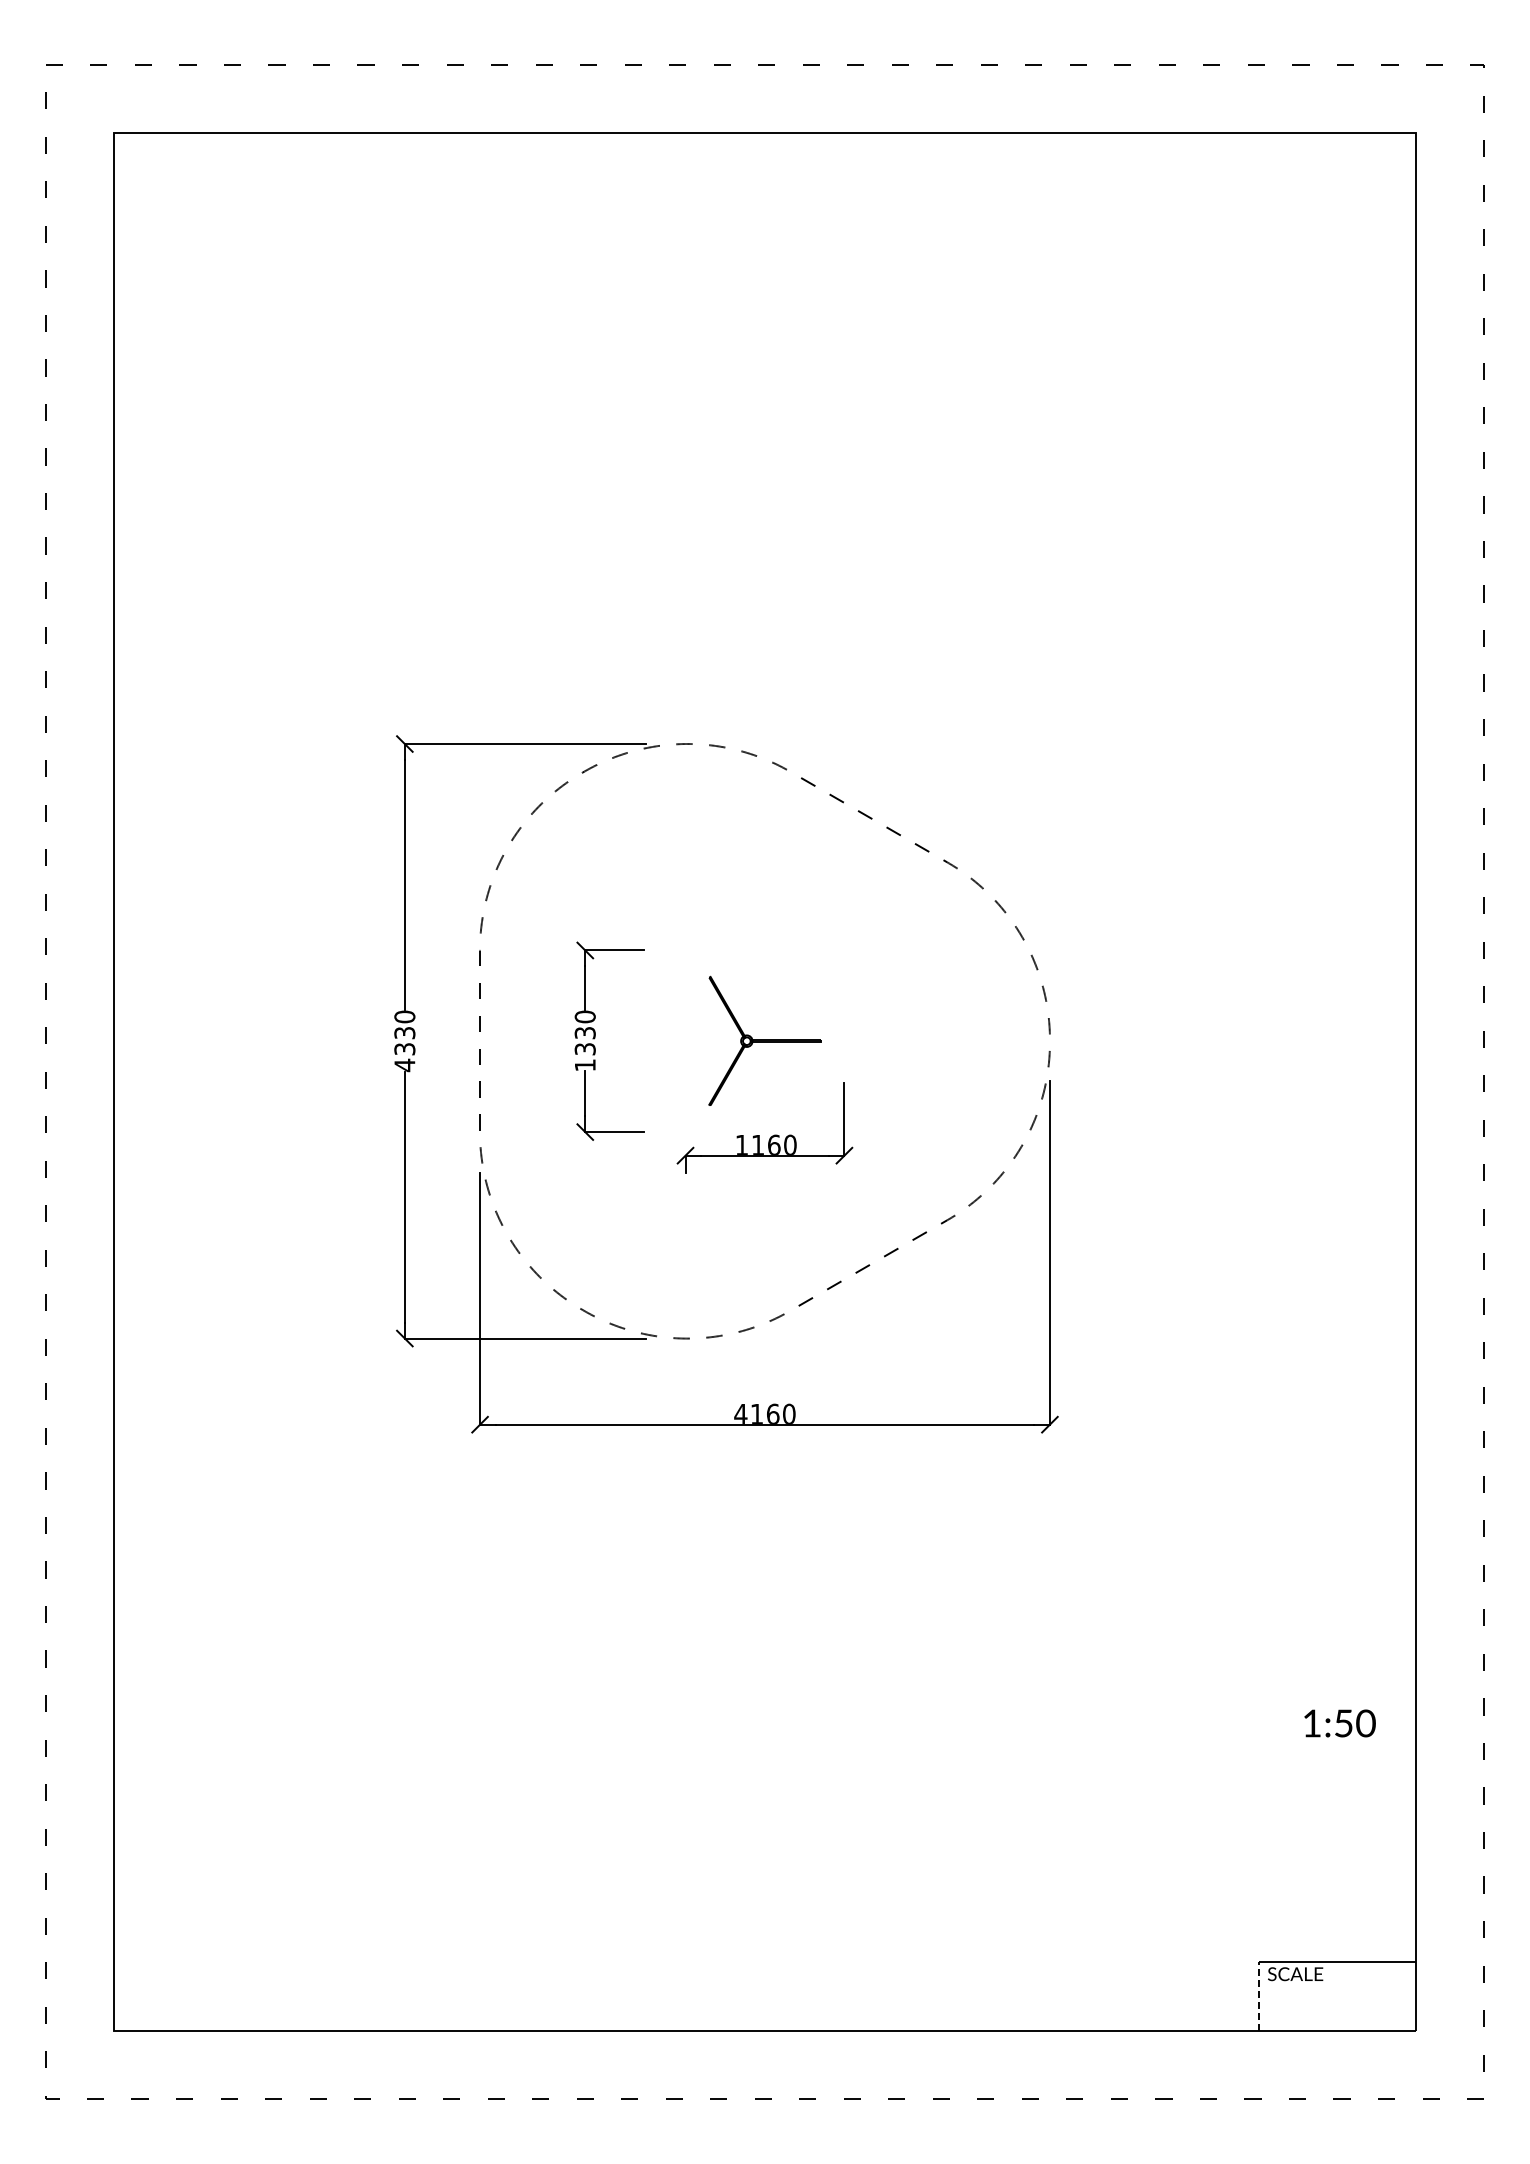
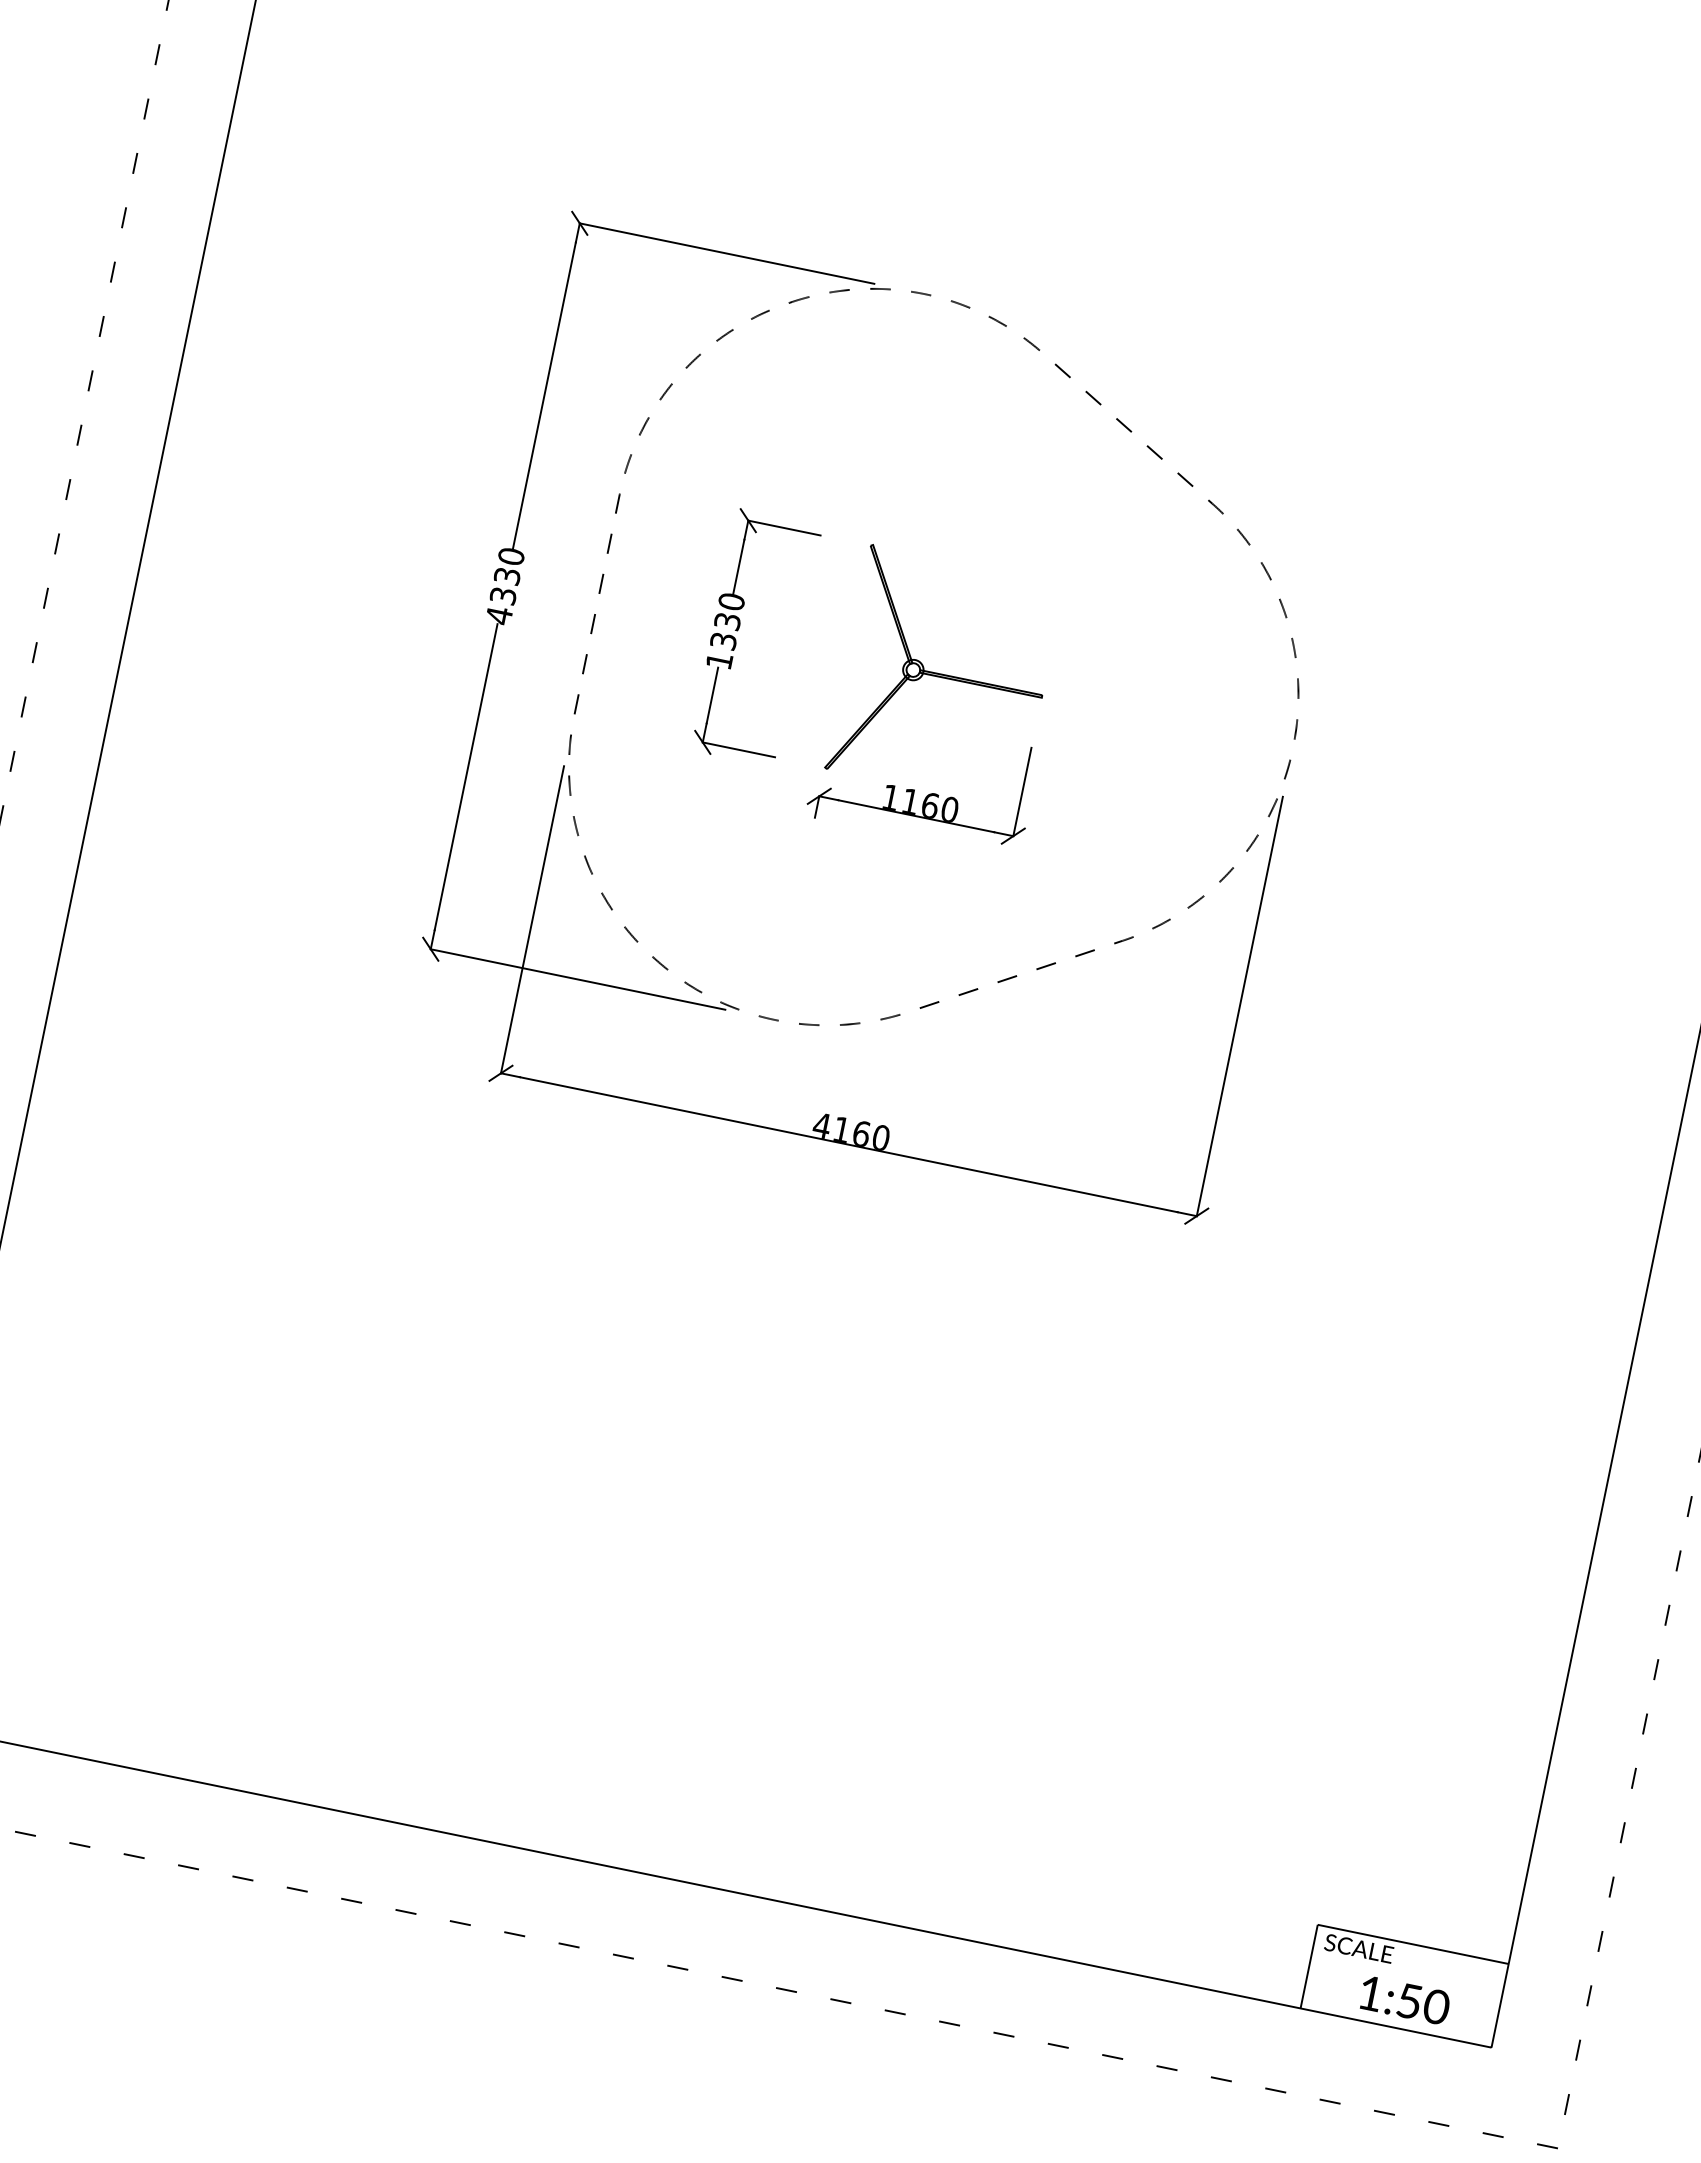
part: (764, 1040) -> (944, 675), size x1.43
text: (1339, 1723) -> (1404, 2000), moved
line: (1259, 1995) -> (1309, 1965), dashed -> solid

